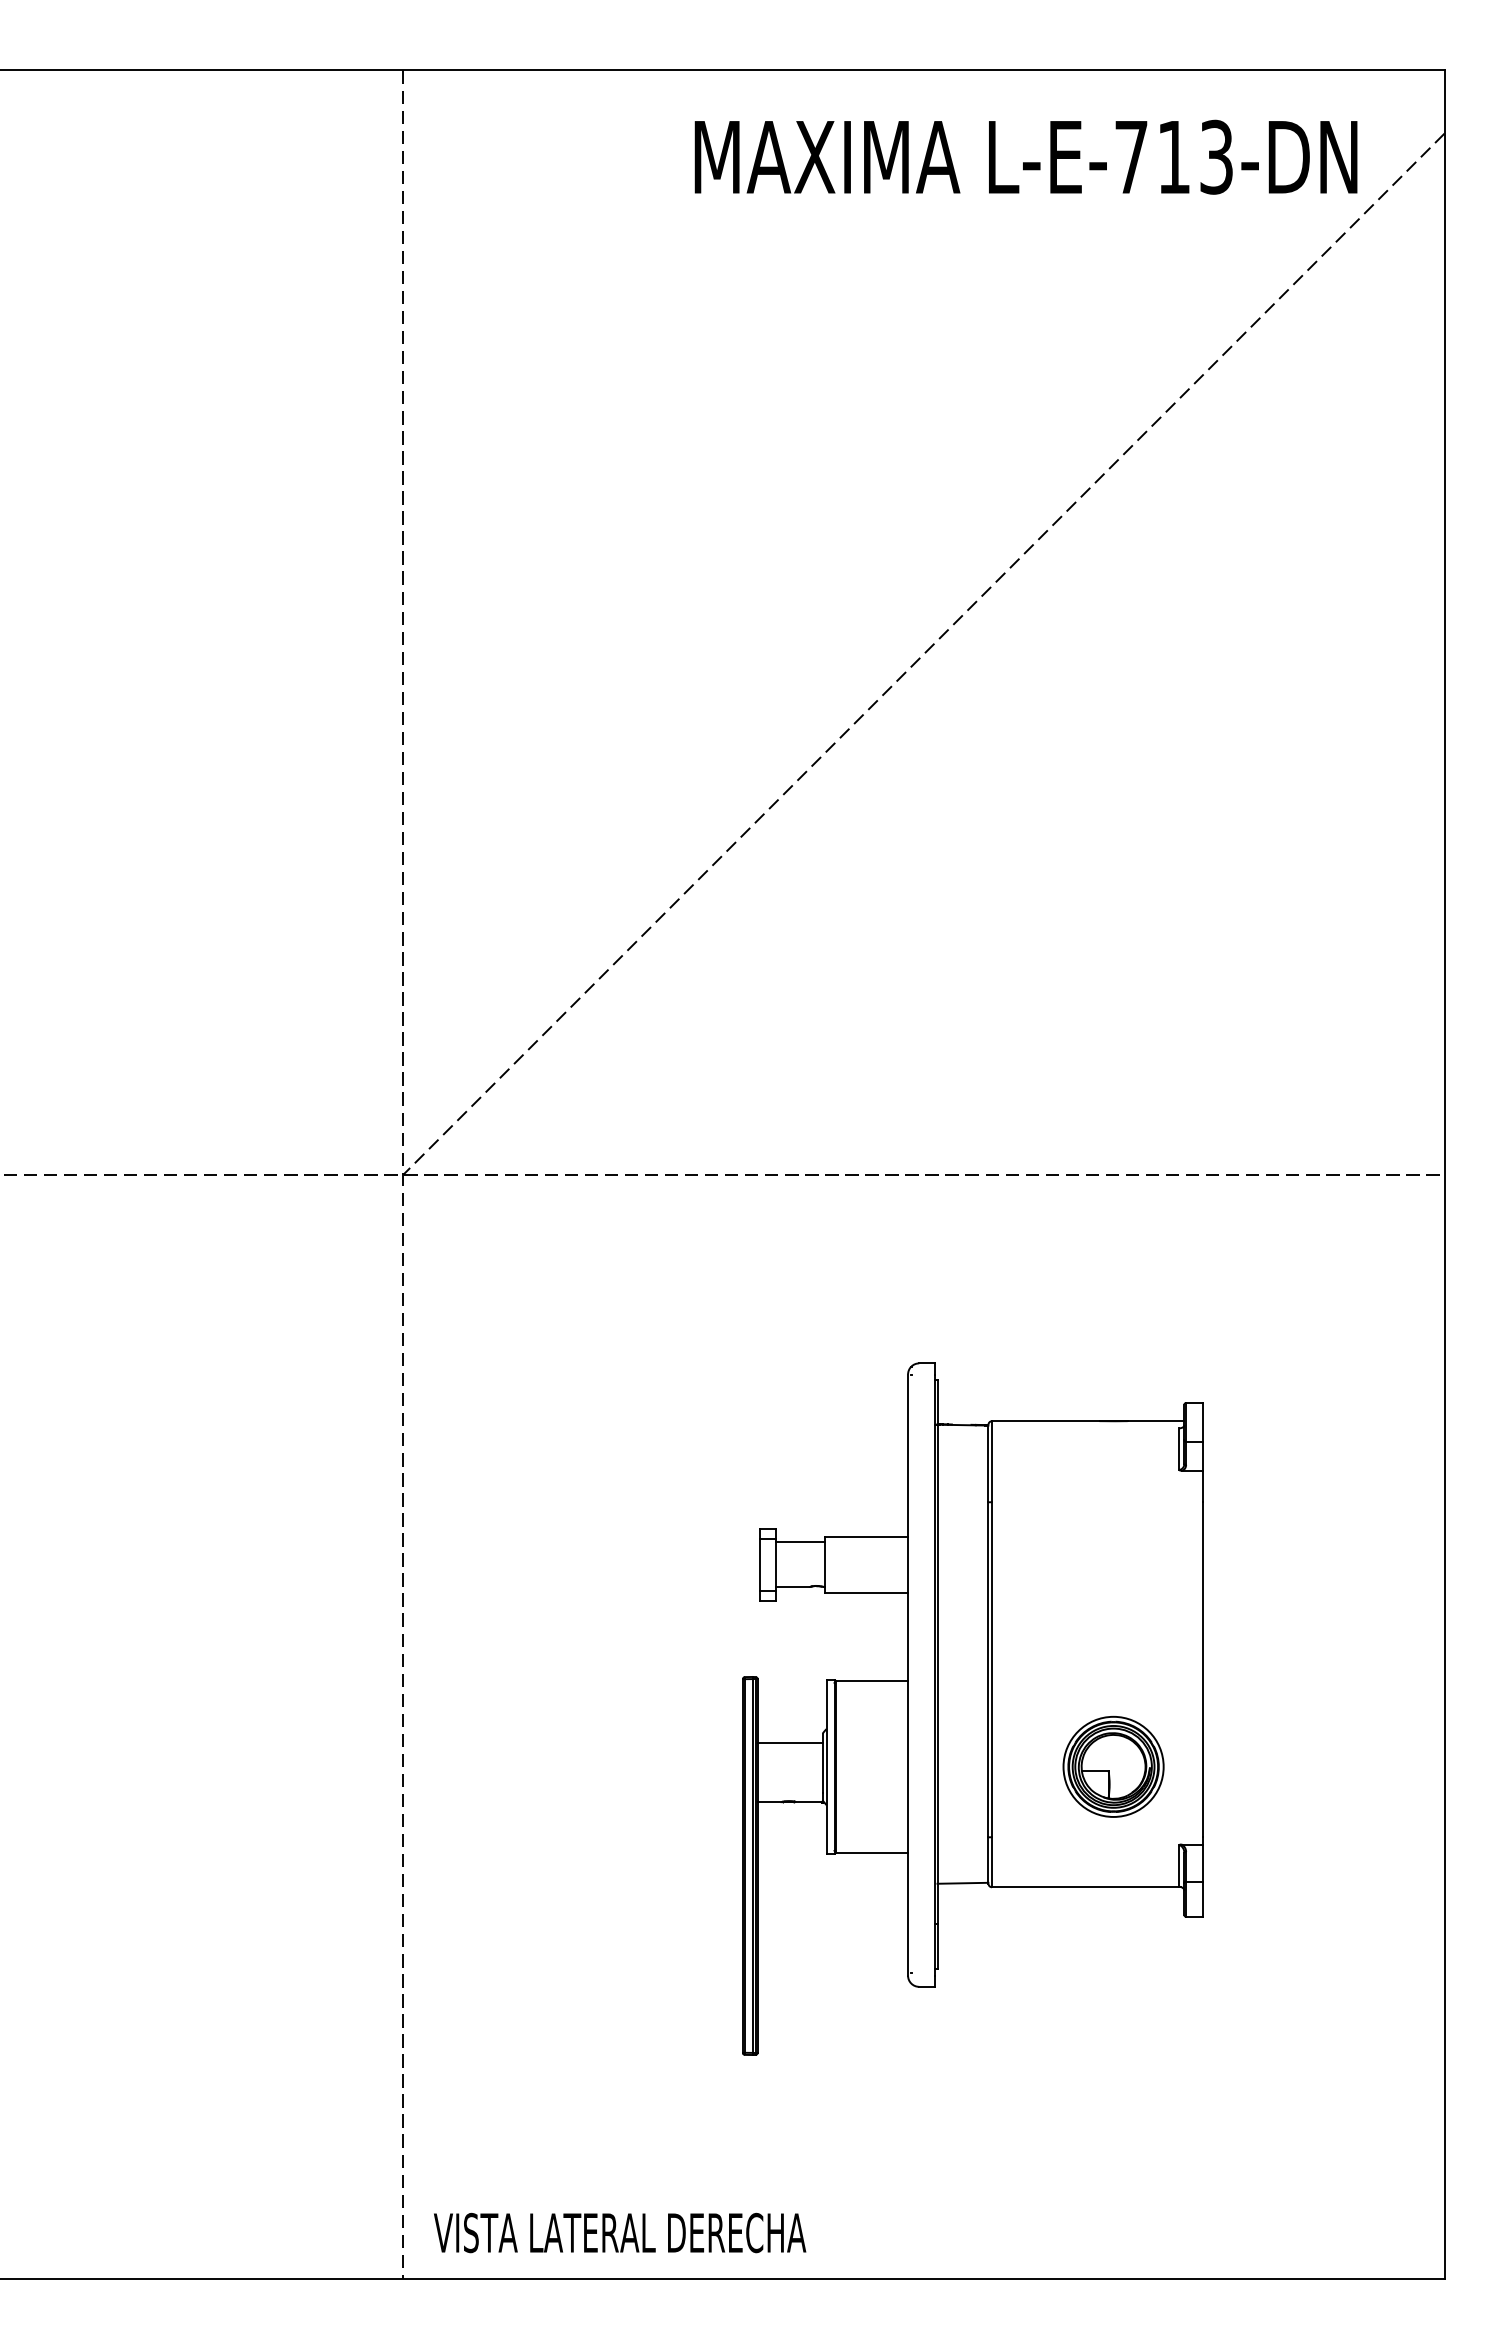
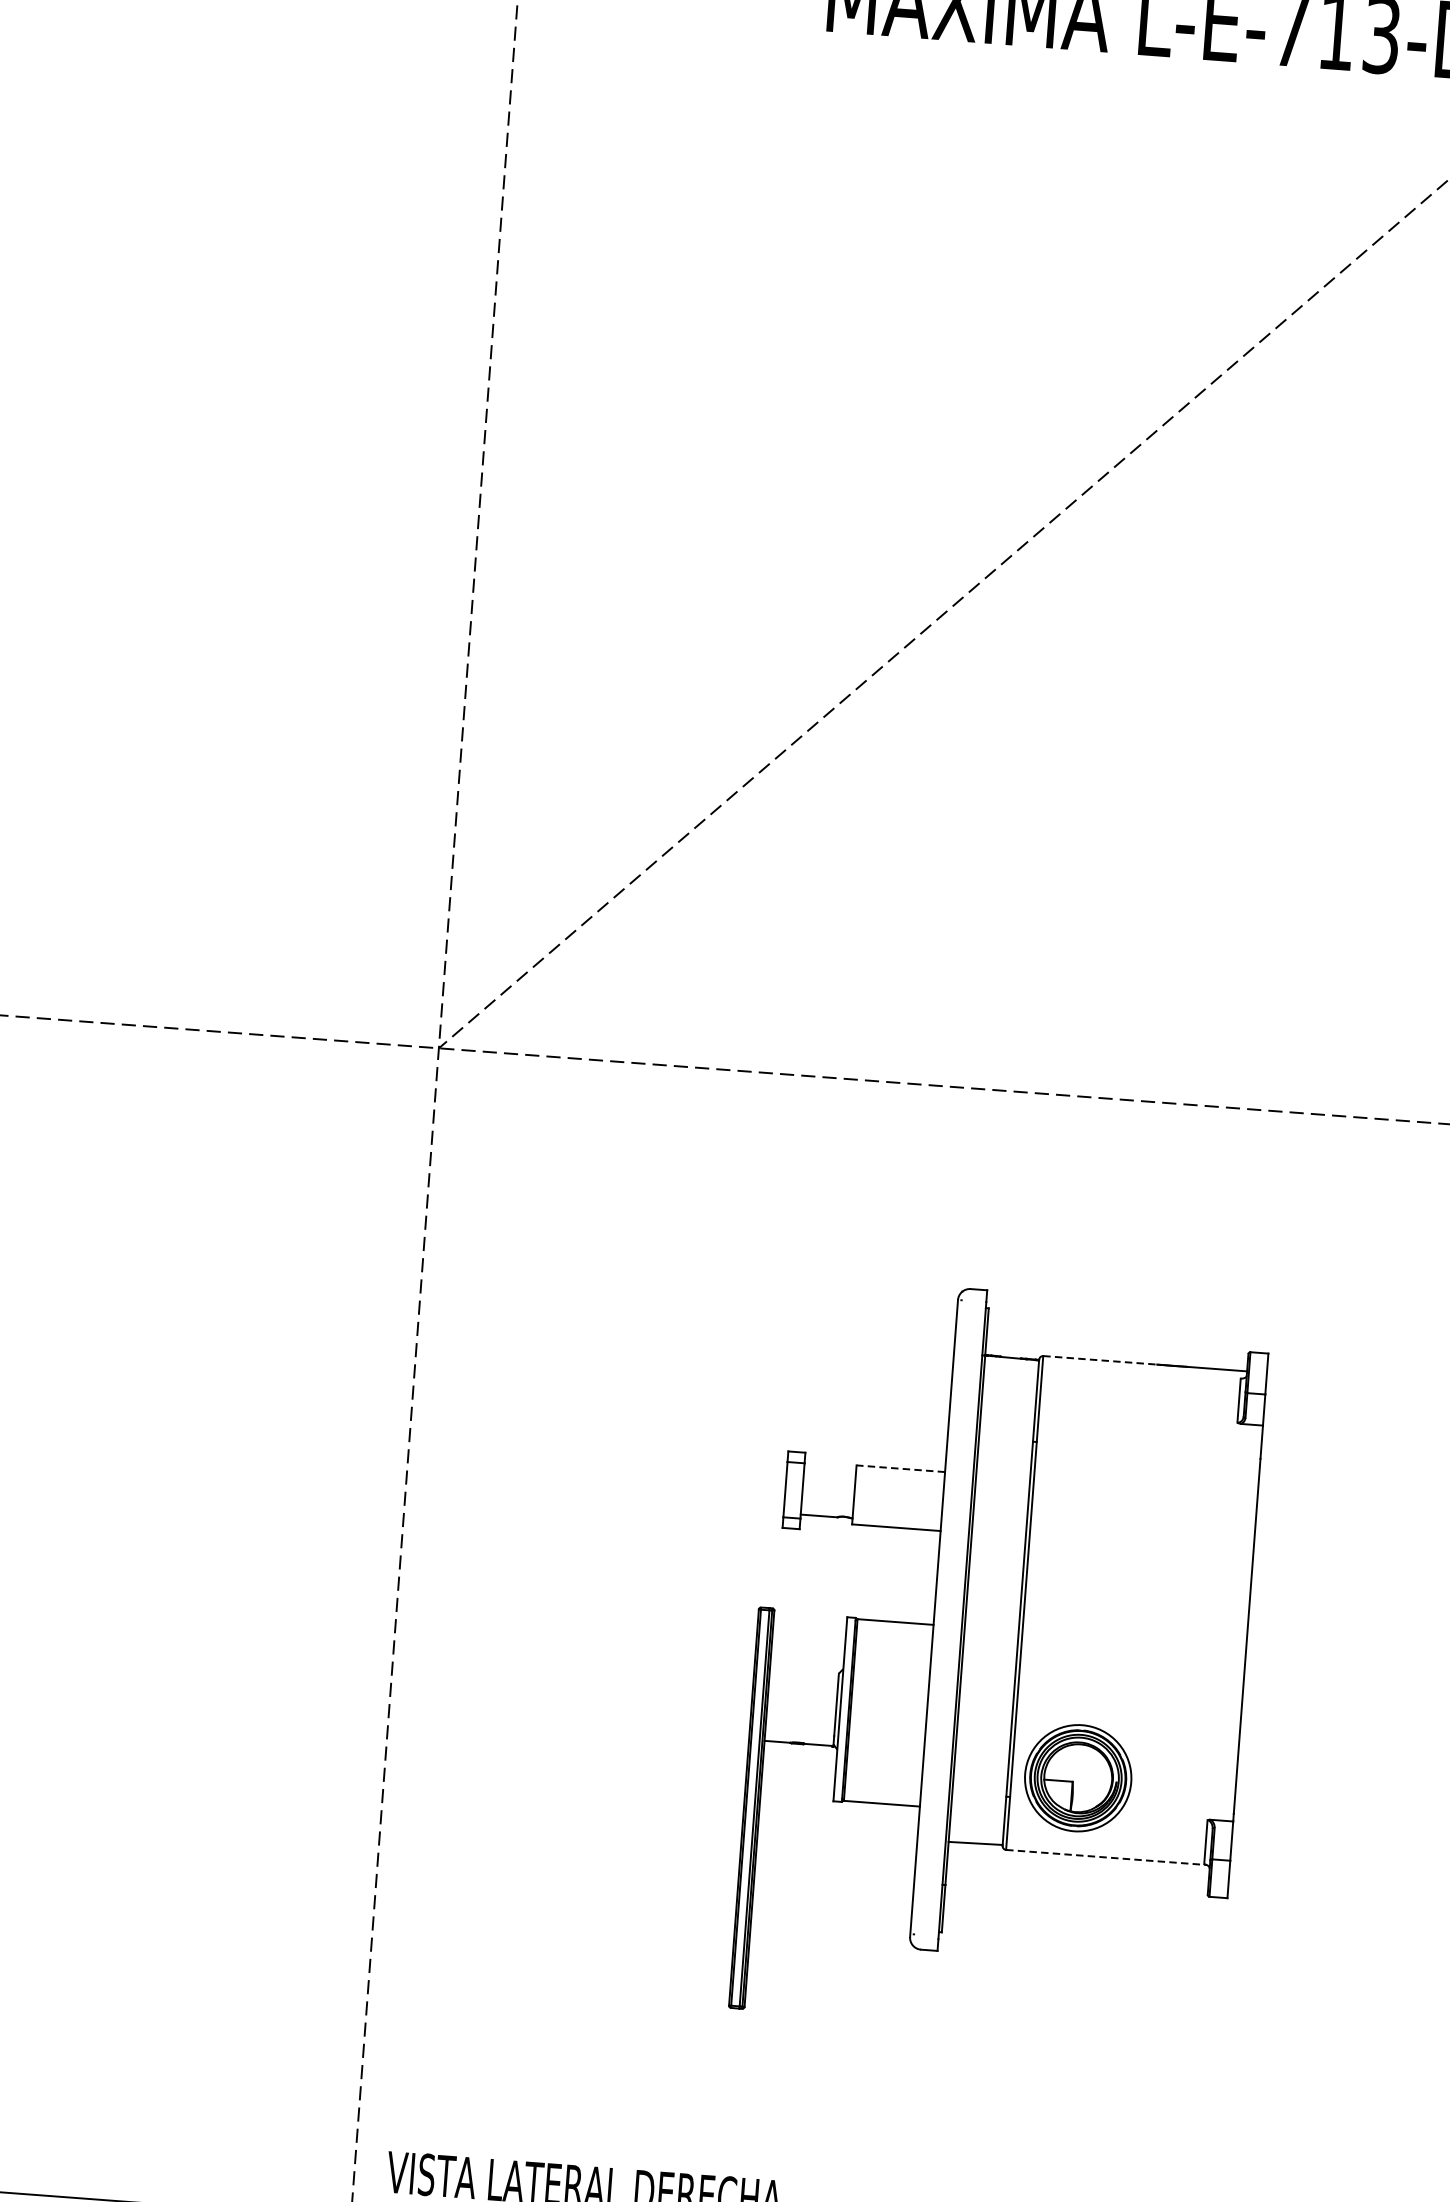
line: (1045, 1421) -> (1099, 1360), solid -> dashed
line: (866, 1536) -> (901, 1468), solid -> dashed
line: (799, 1542) -> (829, 1469), removed
line: (789, 1743) -> (803, 1681), removed
part: (1113, 1766) -> (1078, 1777), moved
line: (1086, 1887) -> (1106, 1857), solid -> dashed

